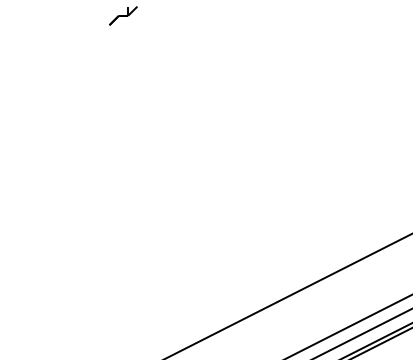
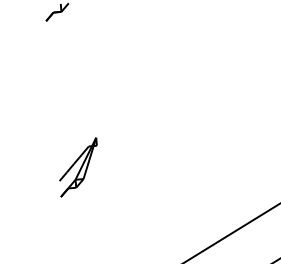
part: (132, 197) -> (78, 167), added

